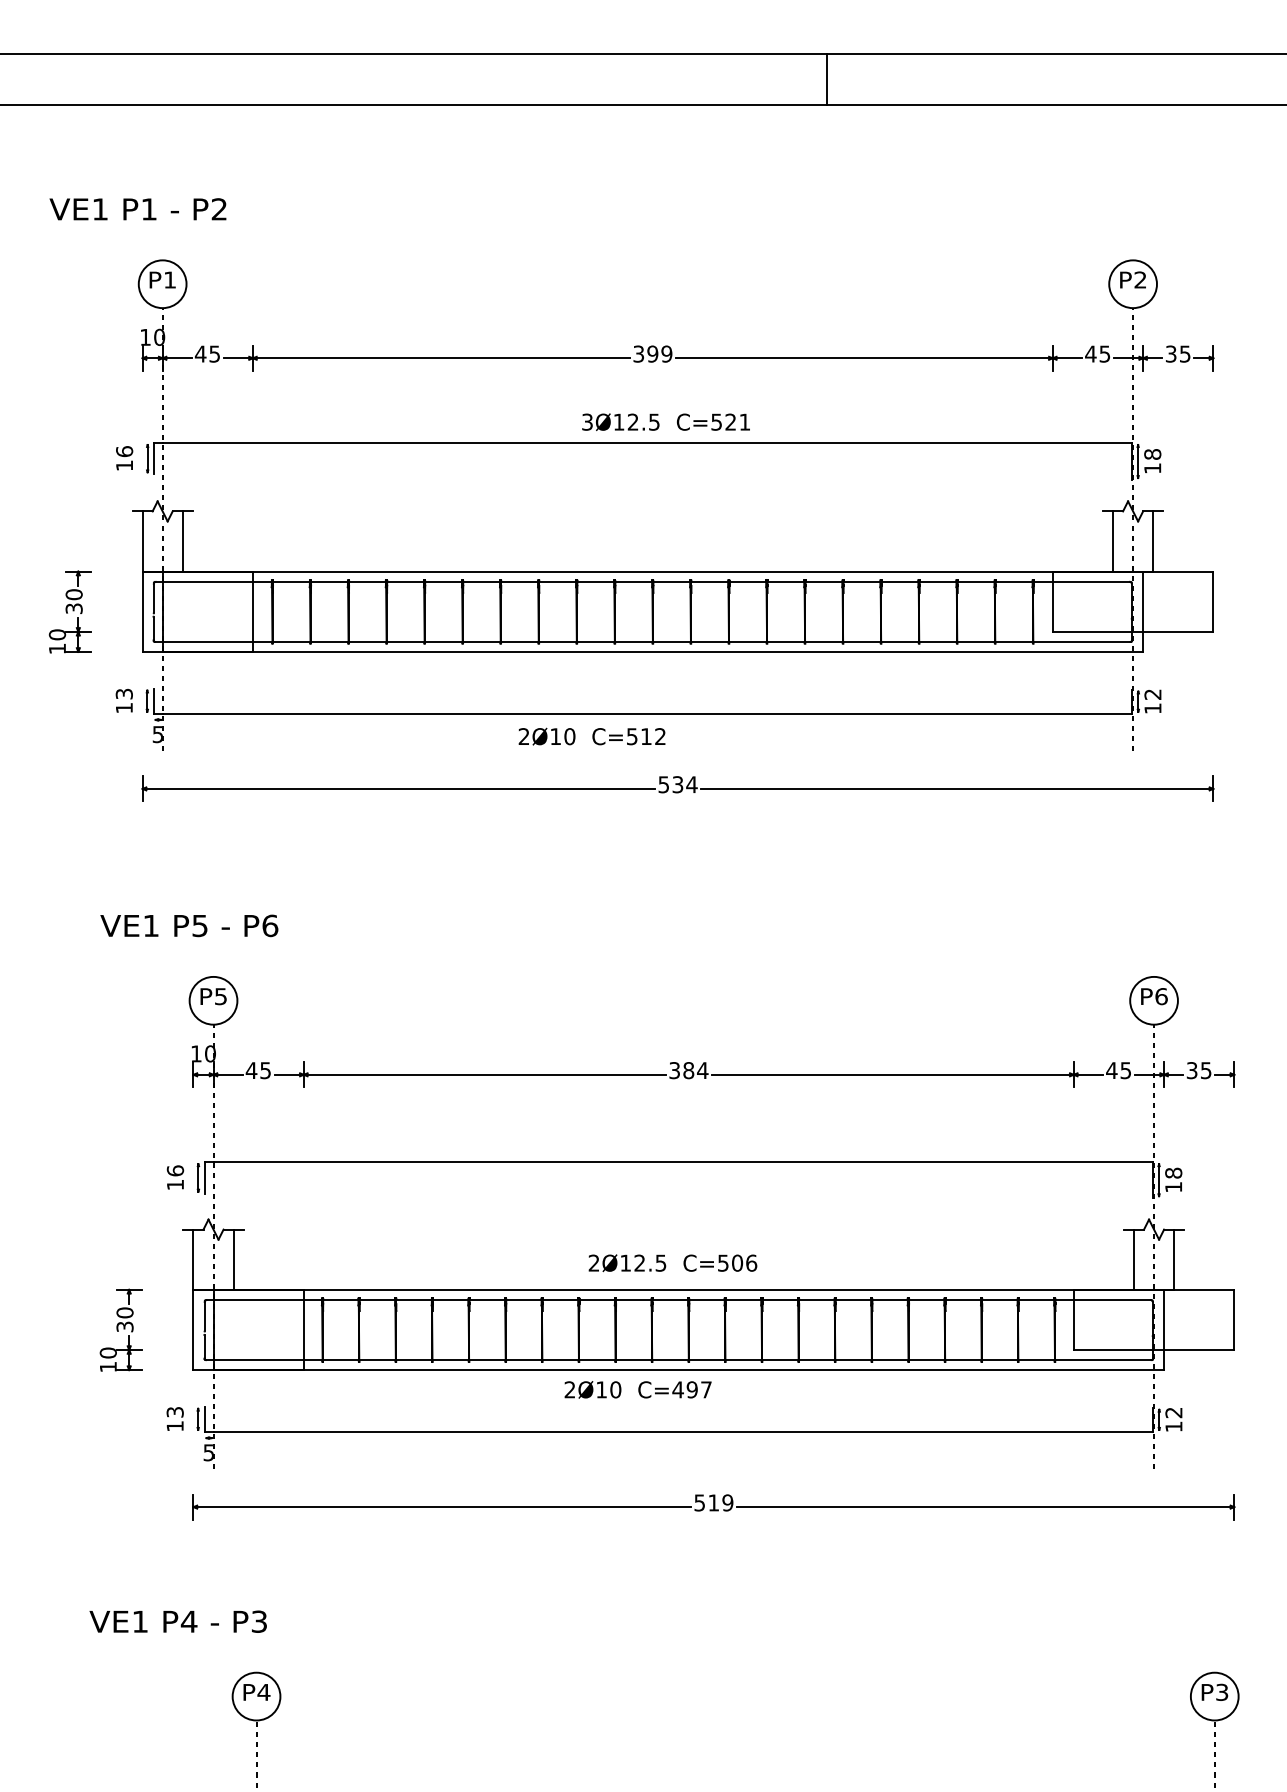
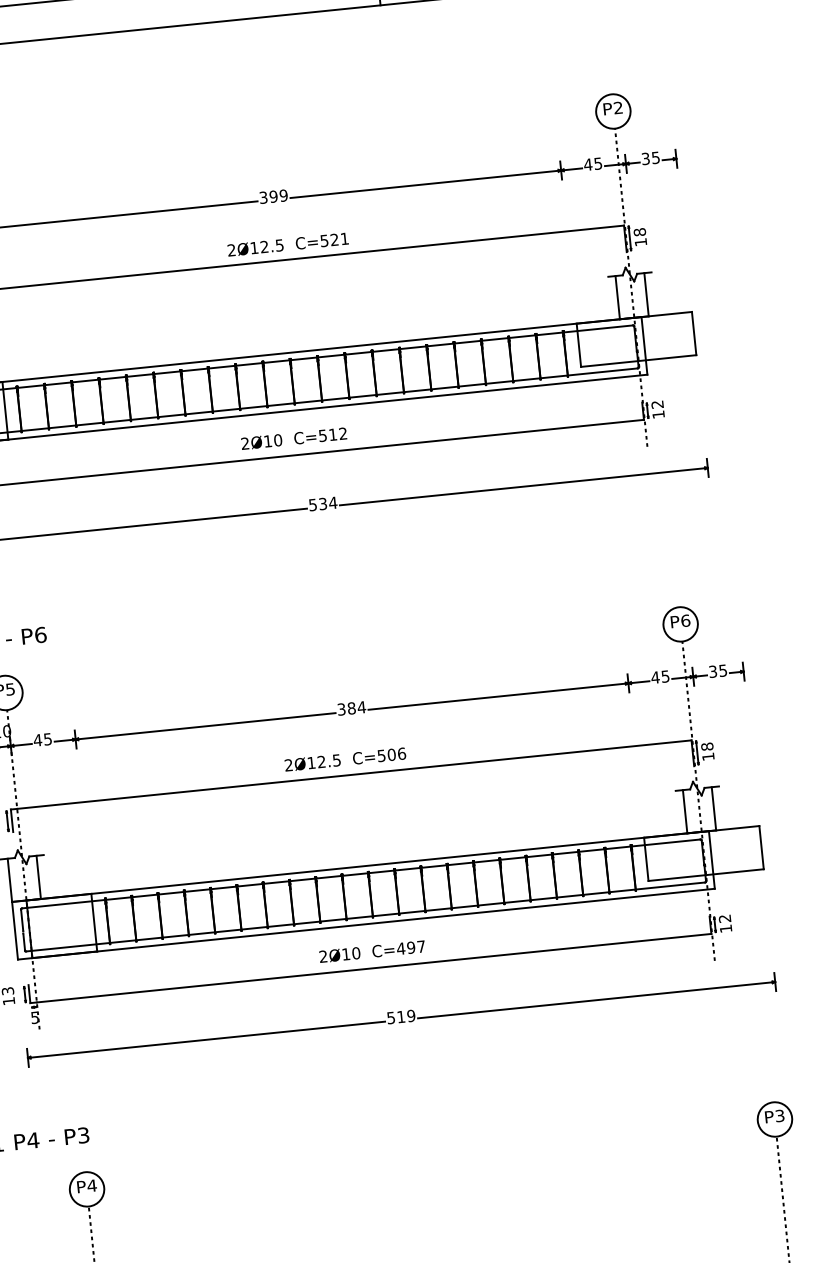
text: (587, 422) -> (231, 250), 3Ø12.5 -> 2Ø12.5
text: (591, 736) -> (293, 438), moved
text: (672, 1263) -> (345, 759), moved
text: (637, 1389) -> (371, 951), moved

